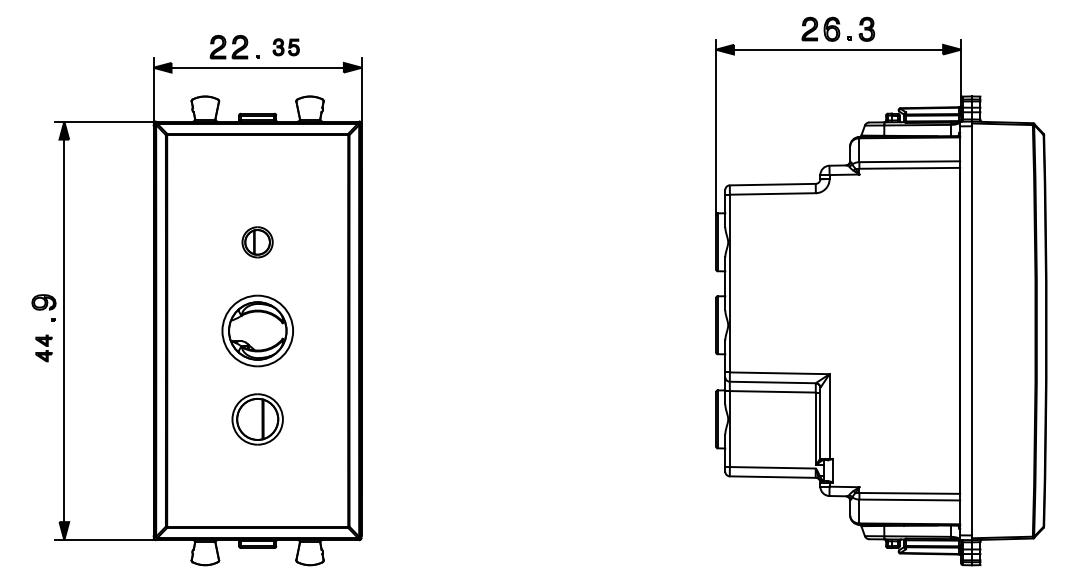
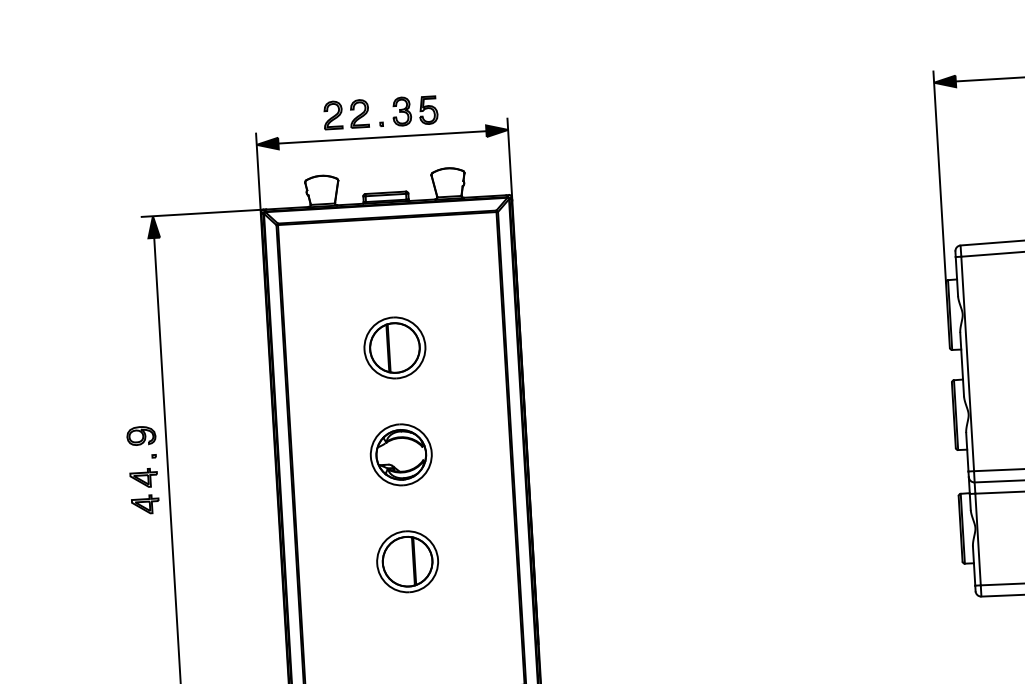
part: (286, 46) -> (415, 109), size x1.43
part: (257, 242) -> (394, 348), size x1.67
part: (257, 330) -> (401, 454), size x0.71
part: (43, 348) -> (144, 491), size x1.43

